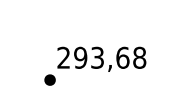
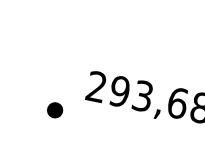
part: (49, 79) -> (54, 109), moved

